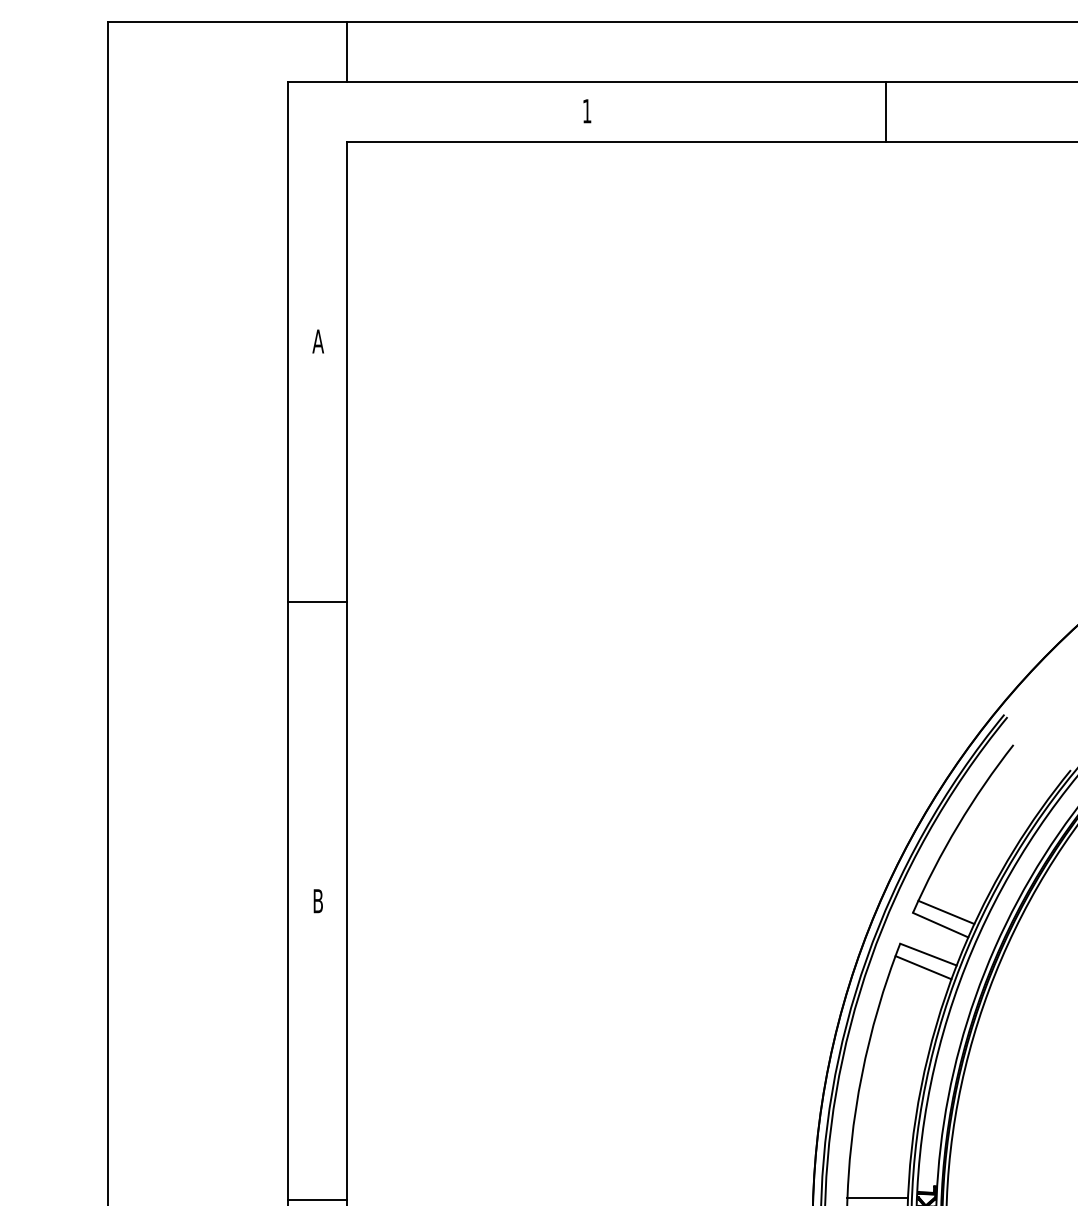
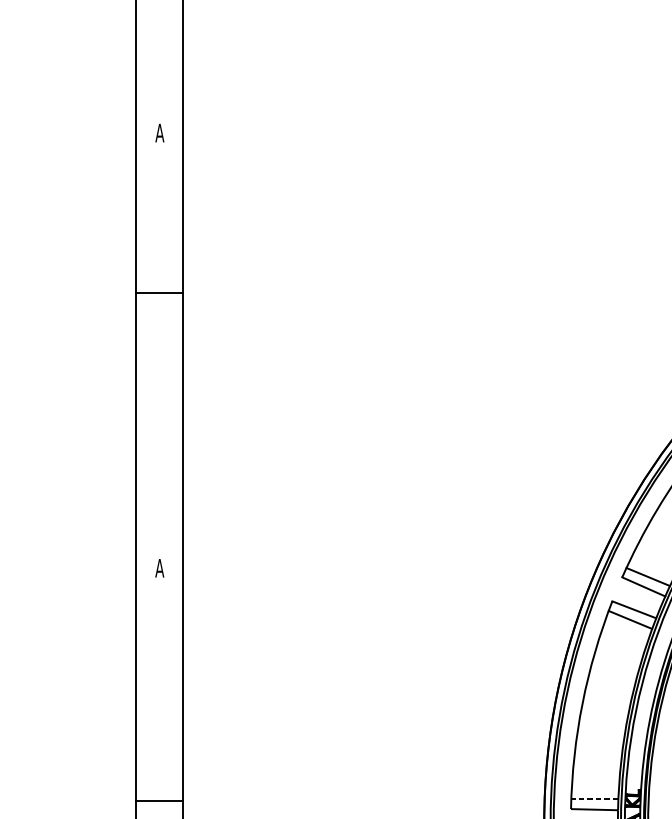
line: (317, 602) -> (159, 293), moved
text: (317, 901) -> (159, 568), B -> A
line: (877, 1197) -> (594, 798), solid -> dashed

